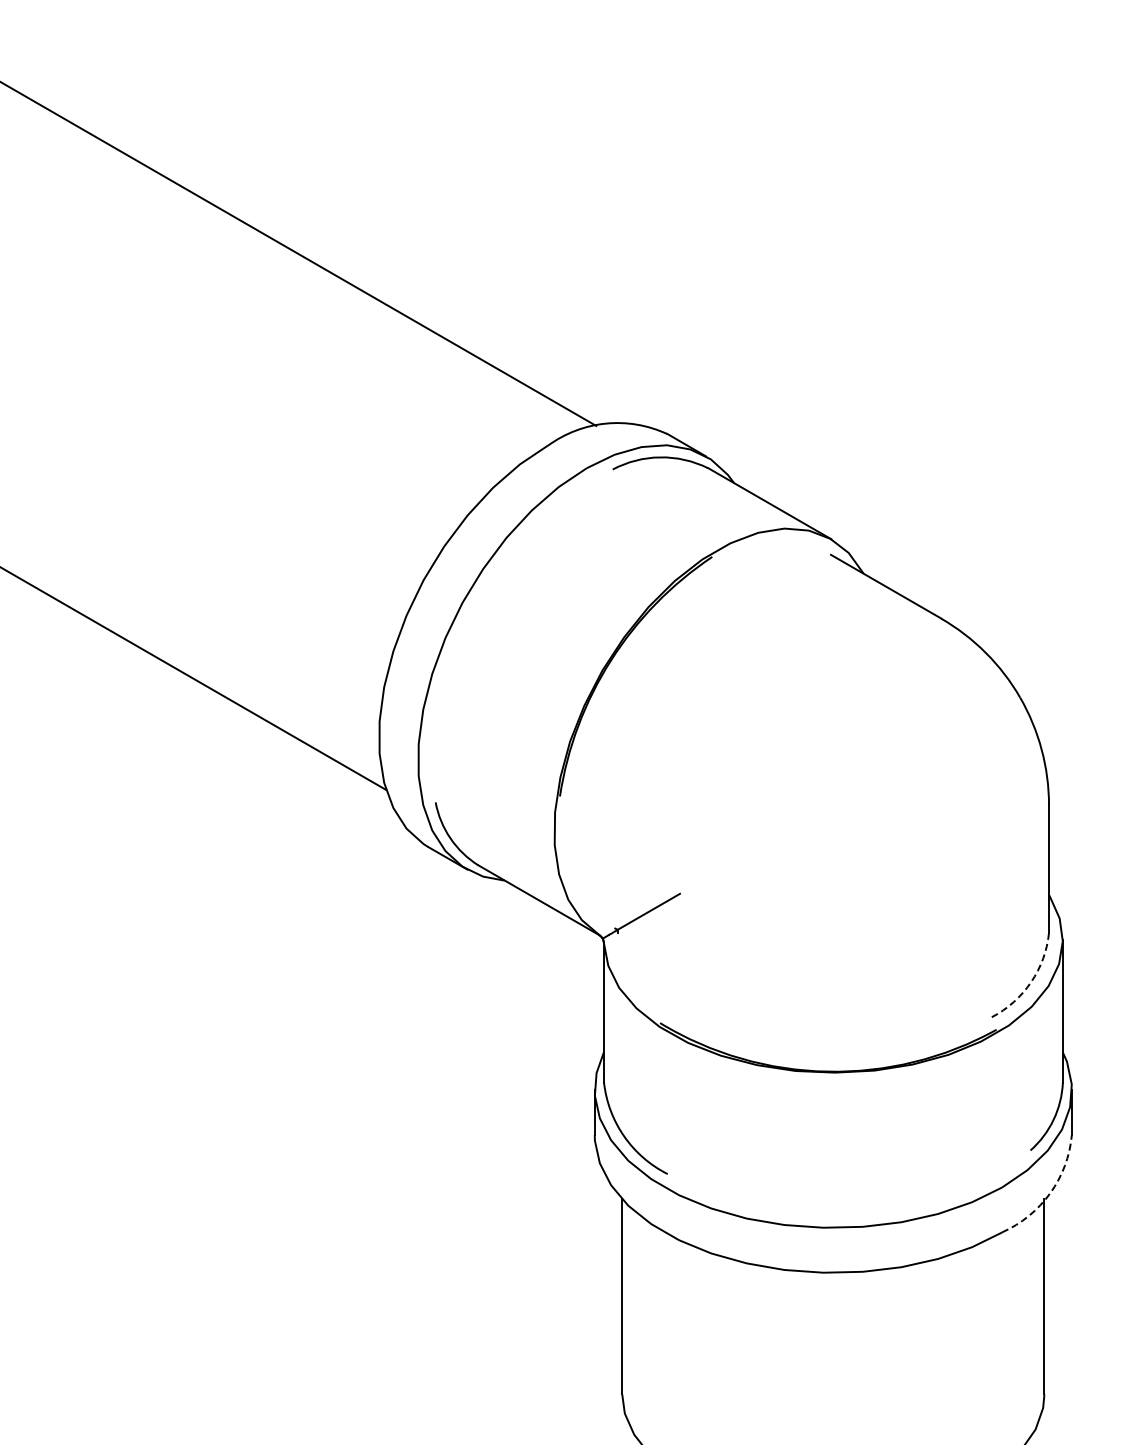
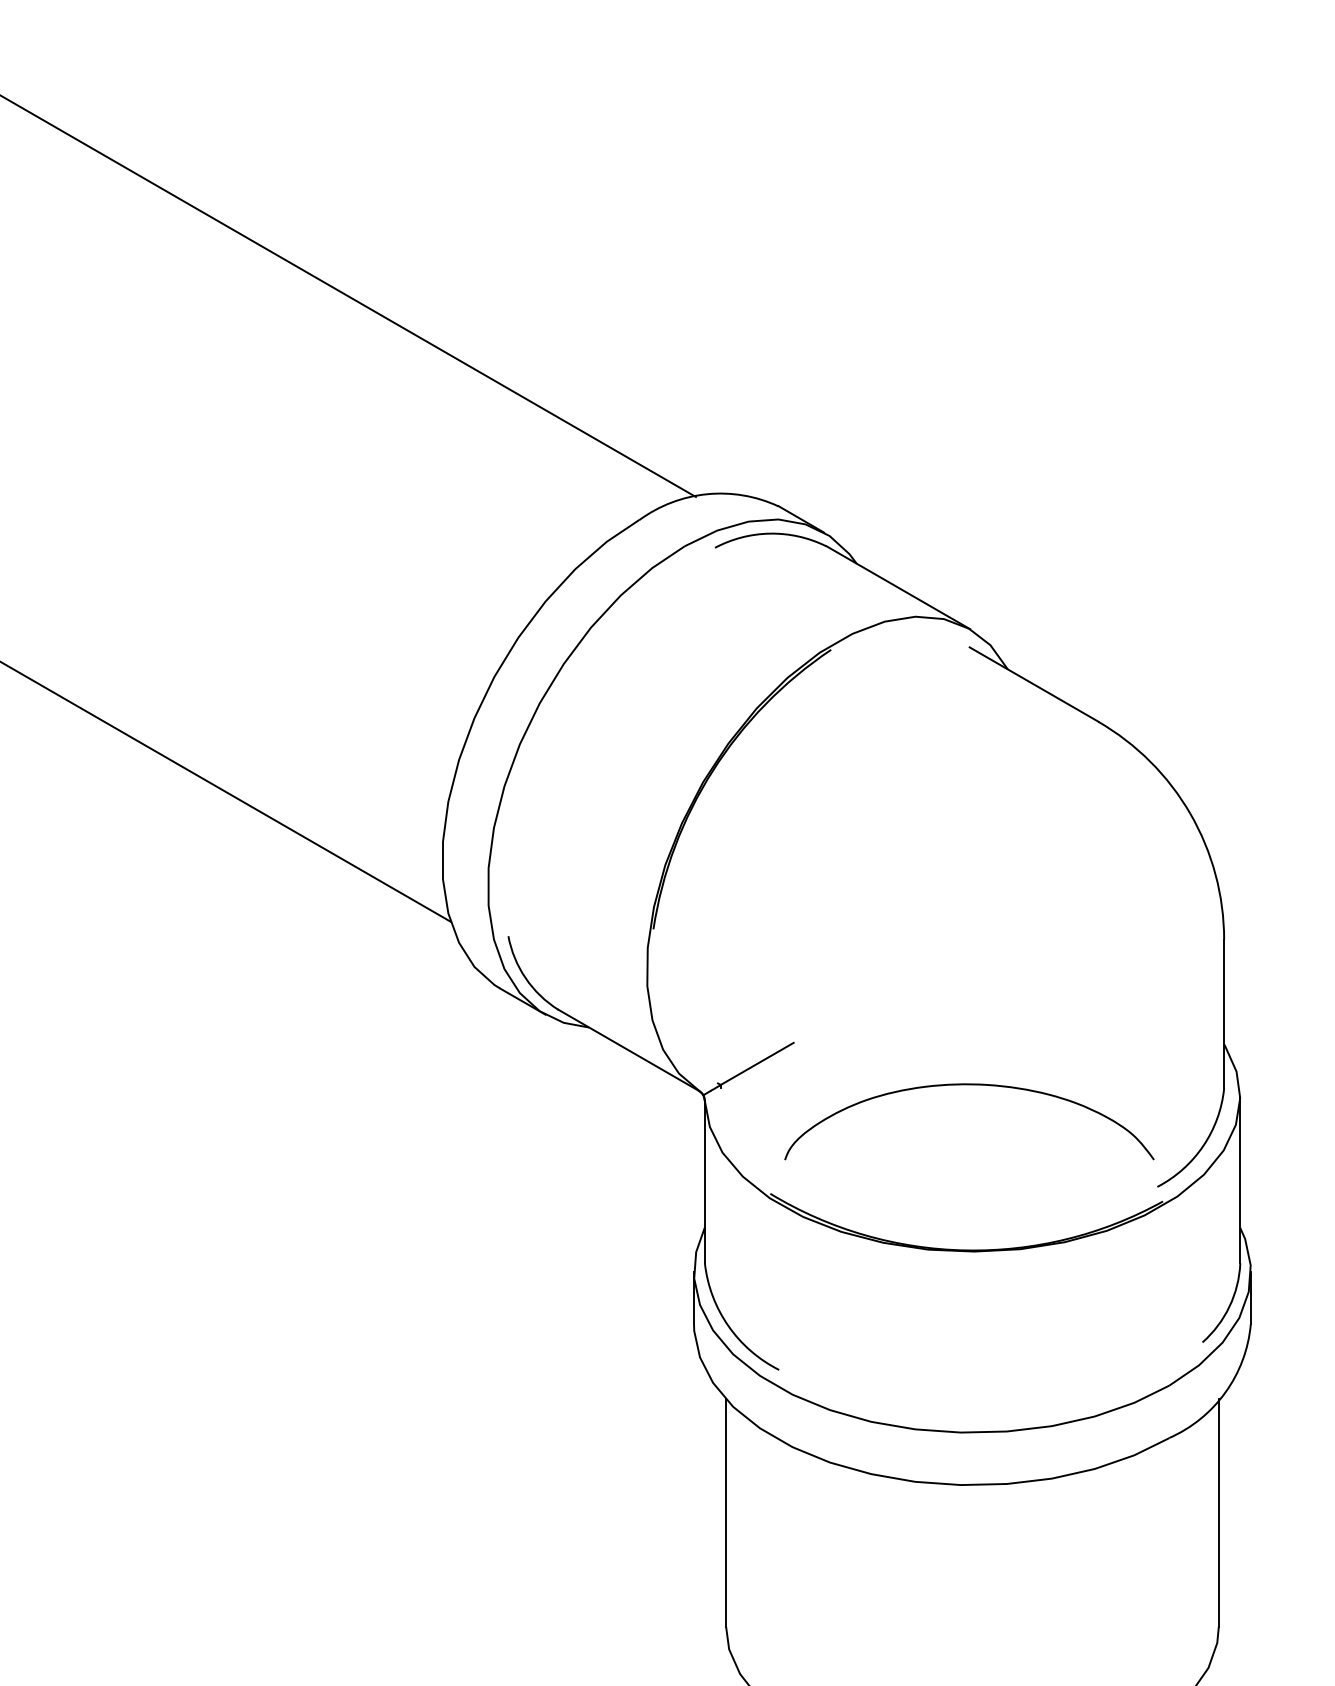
curve: (830, 930) -> (969, 1085), added
arc: (1031, 982) -> (1203, 1146), dashed -> solid
arc: (1050, 1193) -> (1225, 1392), dashed -> solid

